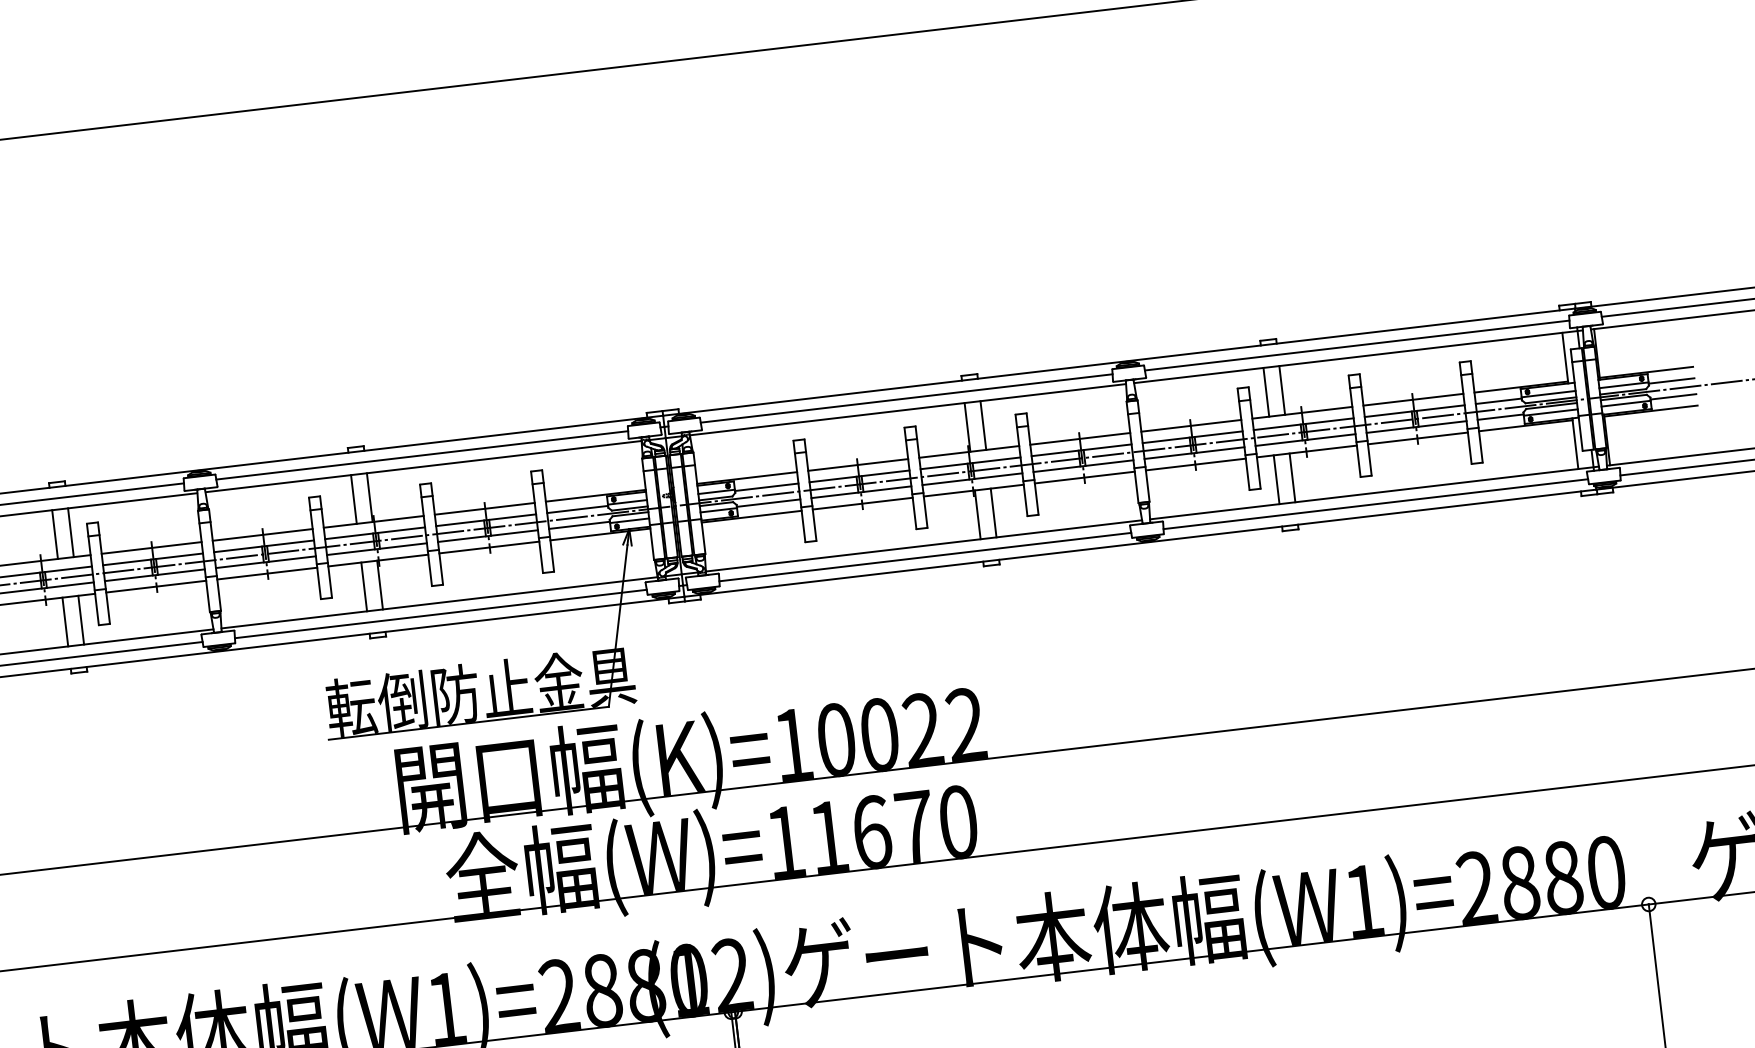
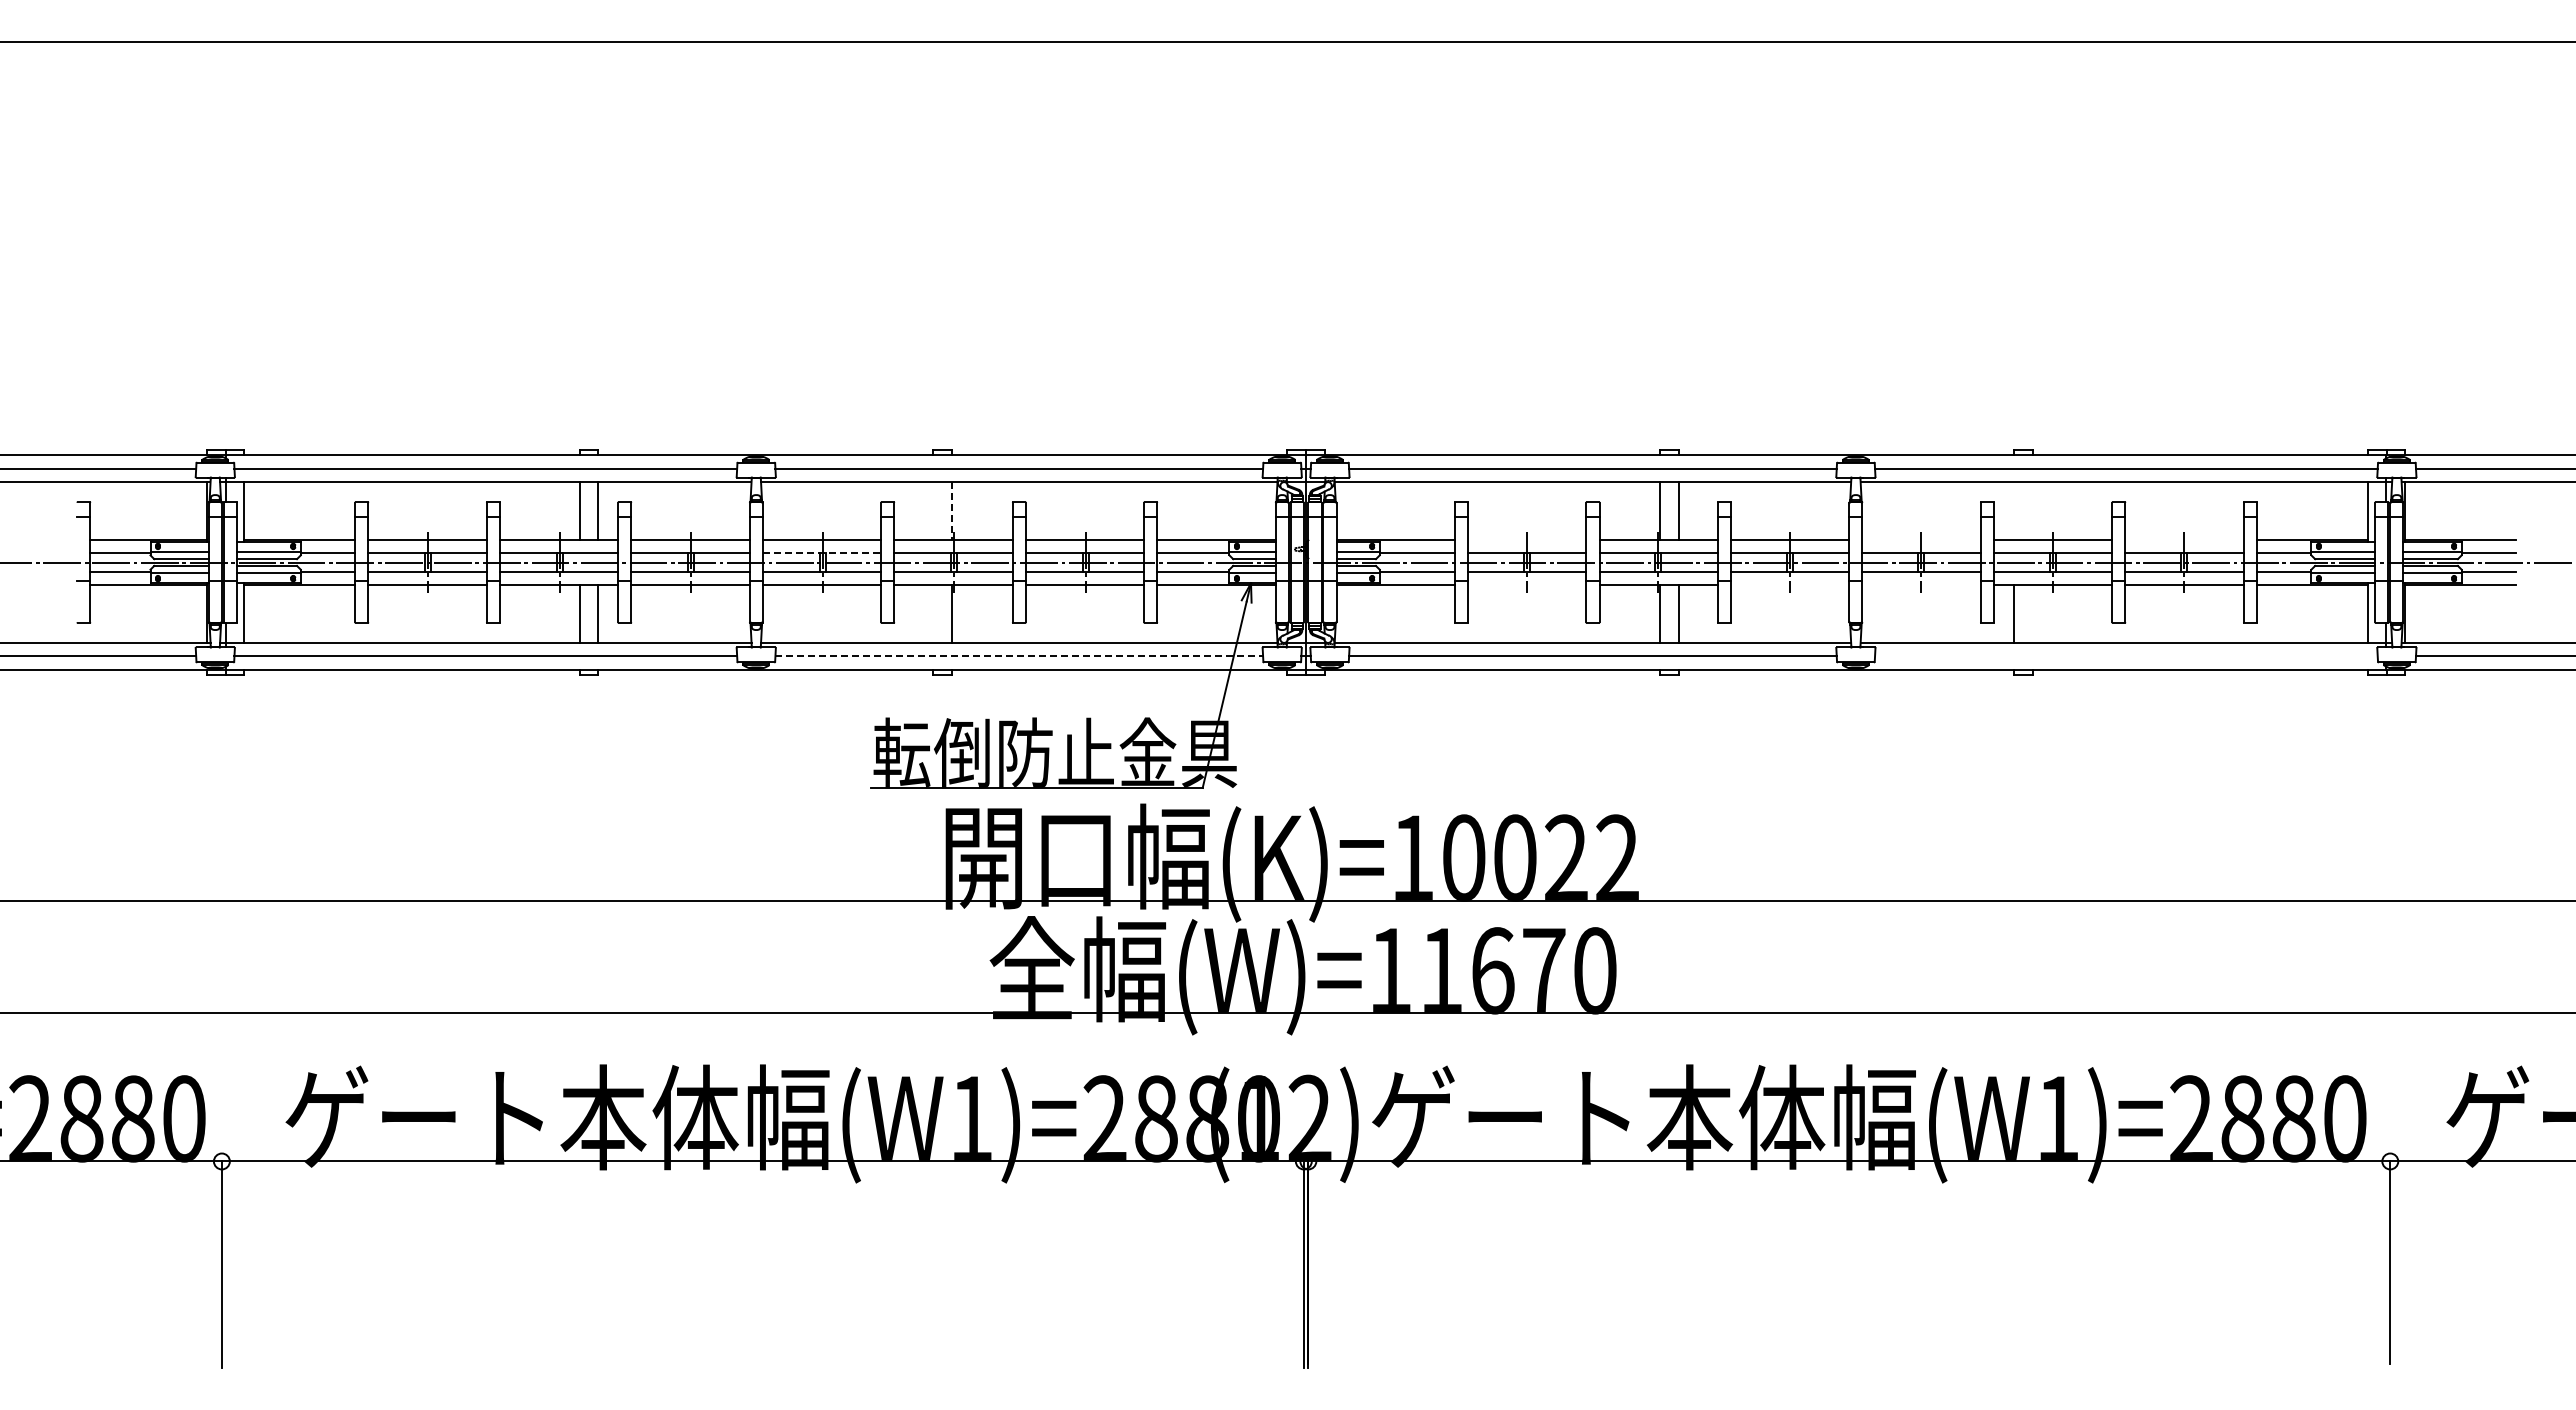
line: (1282, 390) -> (2032, 510), removed
line: (1266, 392) -> (2013, 510), removed
line: (1413, 399) -> (2184, 539), removed
line: (1191, 425) -> (1921, 539), removed
line: (858, 464) -> (1527, 539), removed
line: (1195, 464) -> (1921, 585), removed
line: (1084, 477) -> (1789, 585), removed
line: (1292, 478) -> (2032, 614), removed
line: (370, 497) -> (952, 510), solid -> dashed
line: (353, 499) -> (933, 510), removed
line: (863, 503) -> (1527, 585), removed
line: (1375, 504) -> (2126, 656), removed
line: (264, 546) -> (822, 553), solid -> dashed
line: (364, 587) -> (933, 614), removed
line: (441, 614) -> (1019, 656), solid -> dashed

